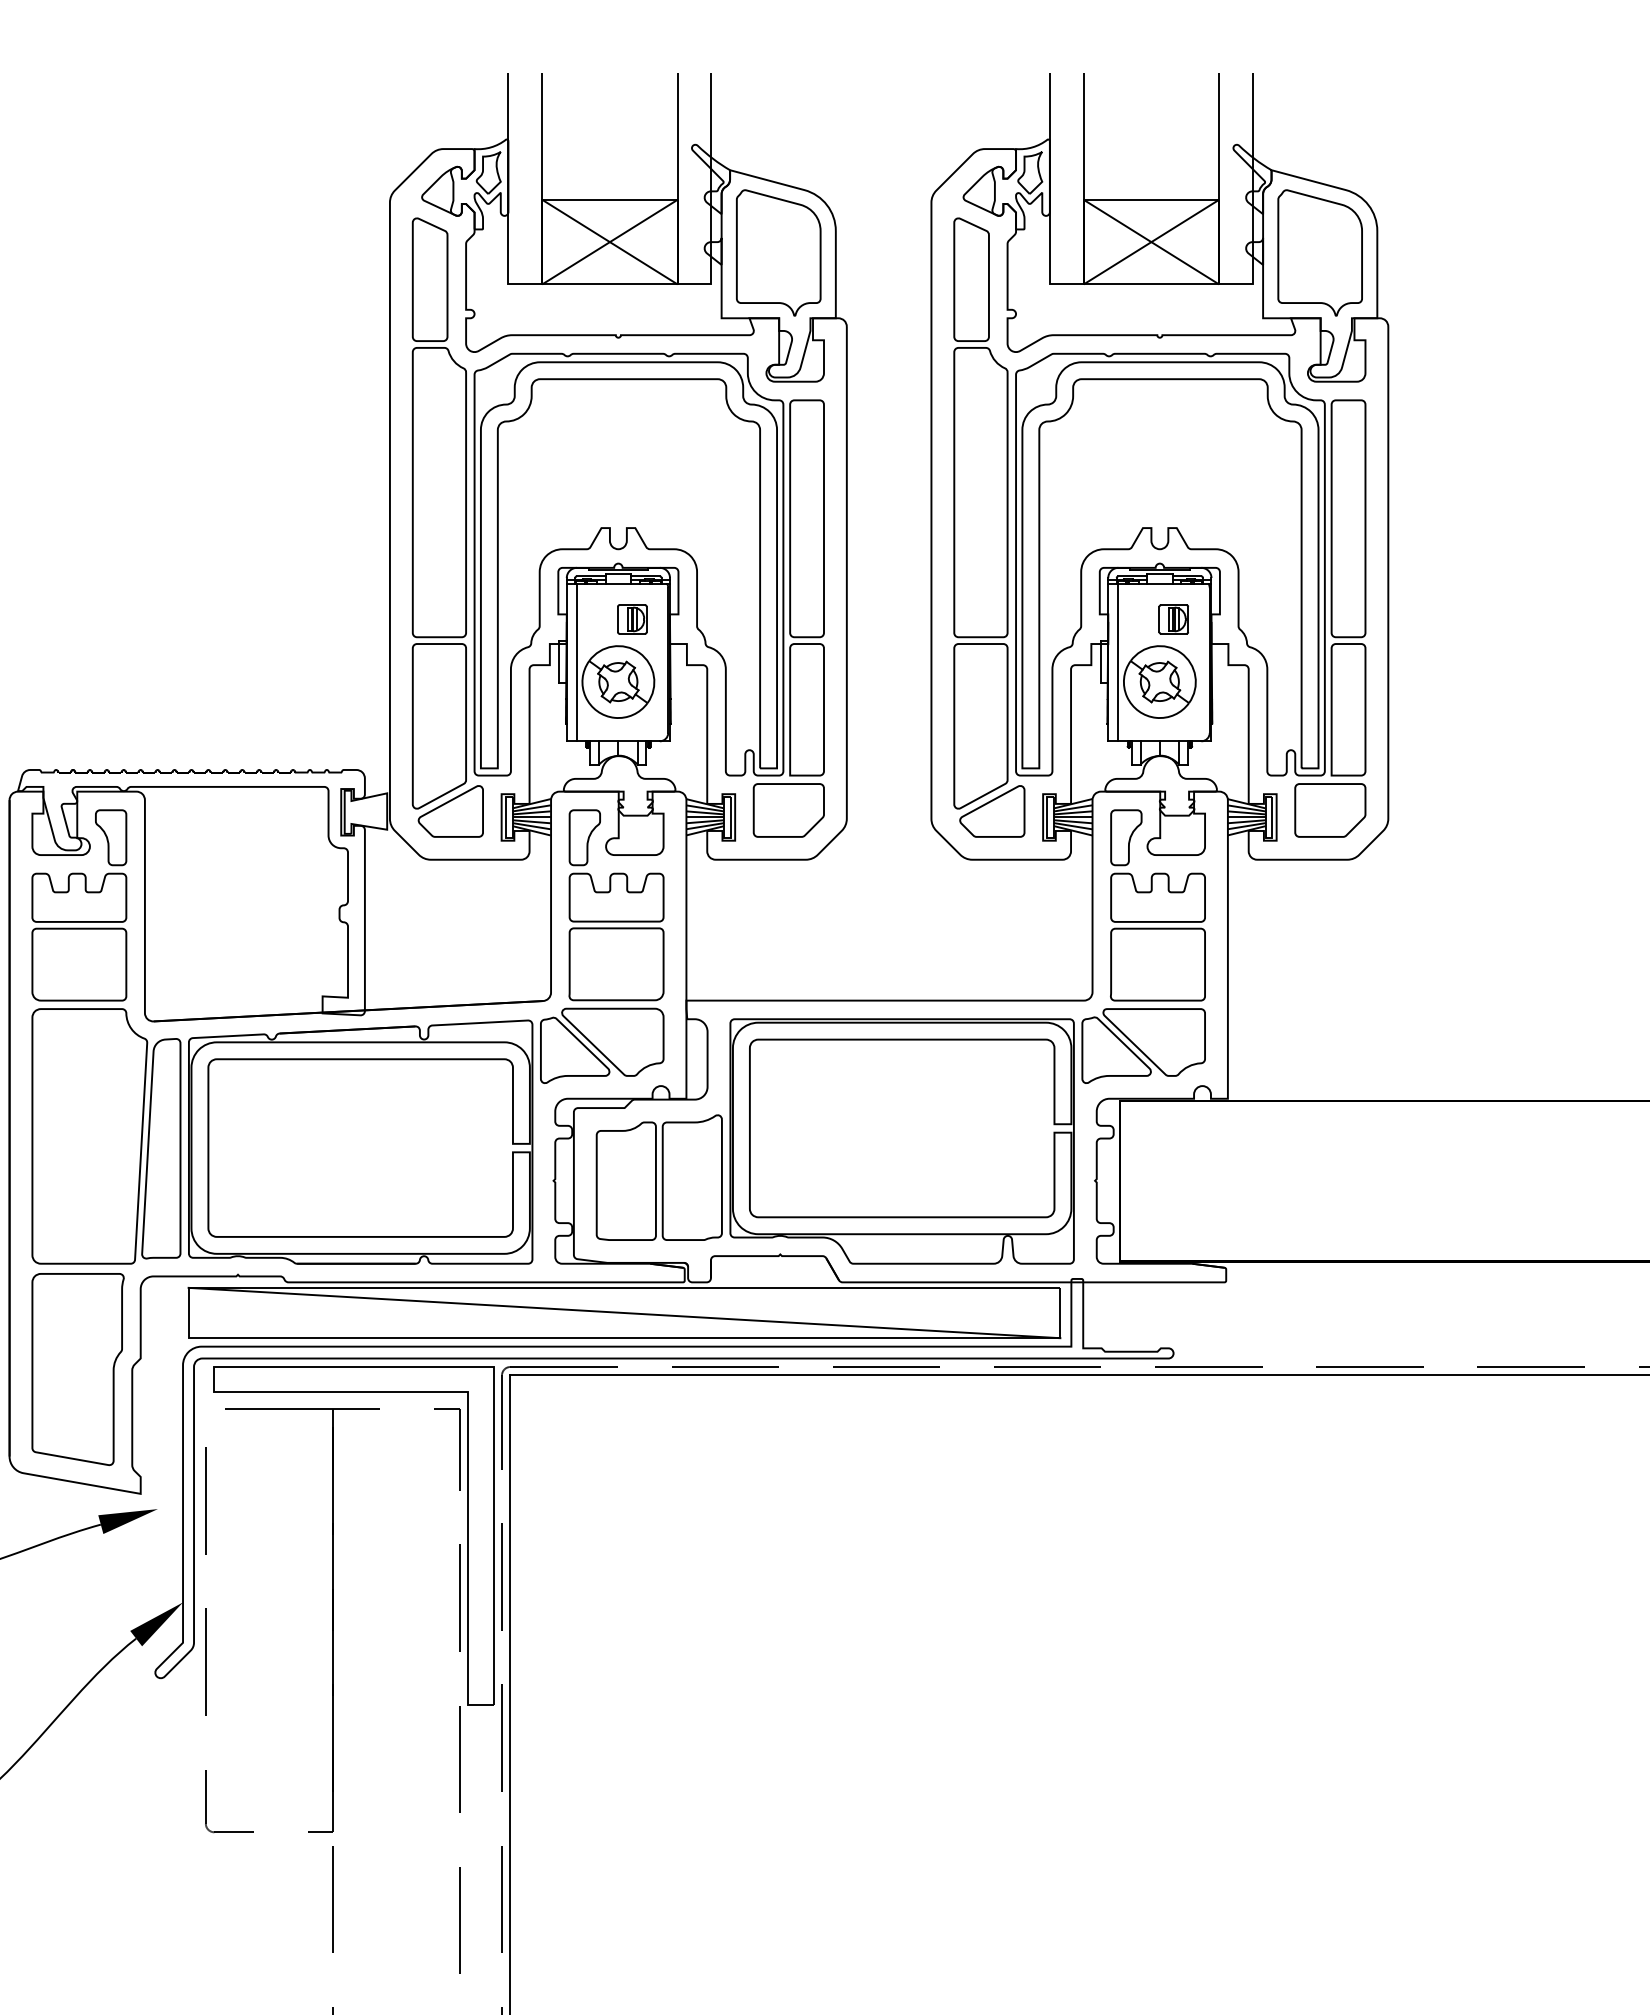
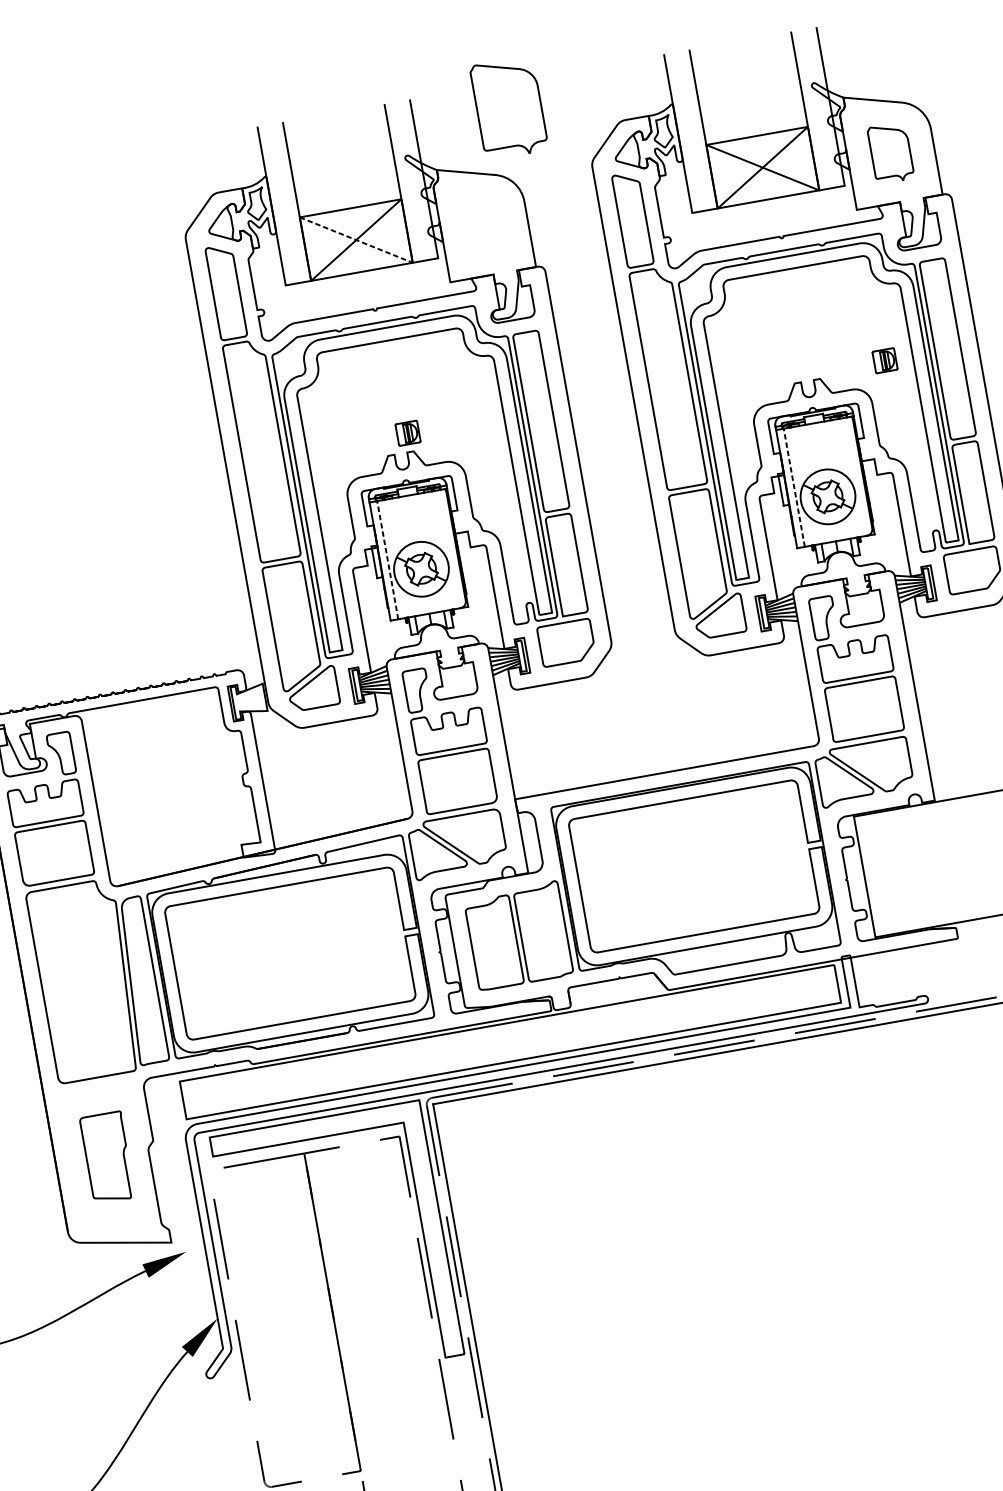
line: (609, 242) -> (356, 240), solid -> dashed
part: (778, 252) -> (509, 107), moved
part: (1319, 252) -> (890, 152), size x0.6
part: (632, 619) -> (408, 433), moved
part: (1173, 619) -> (884, 360), moved
line: (576, 662) -> (387, 560), solid -> dashed
line: (1118, 662) -> (794, 487), solid -> dashed
line: (624, 1312) -> (510, 1041), removed
part: (77, 1369) -> (107, 1157), size x0.6

